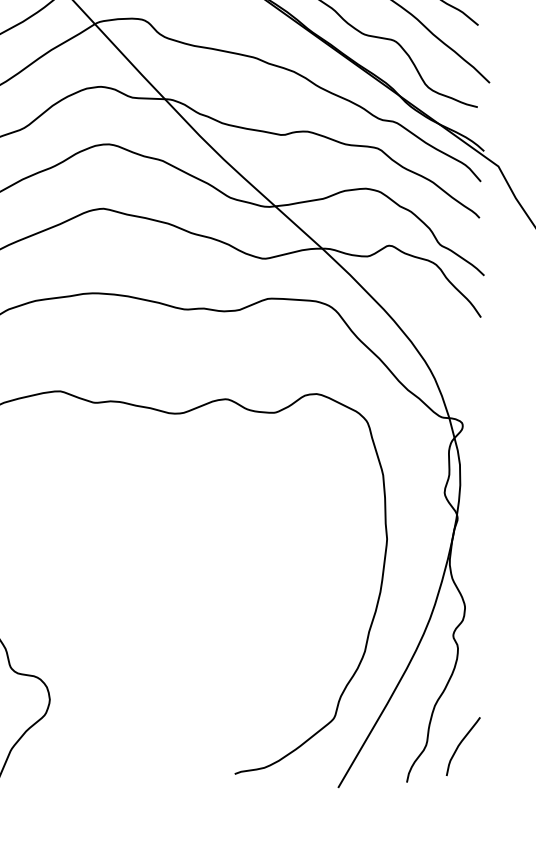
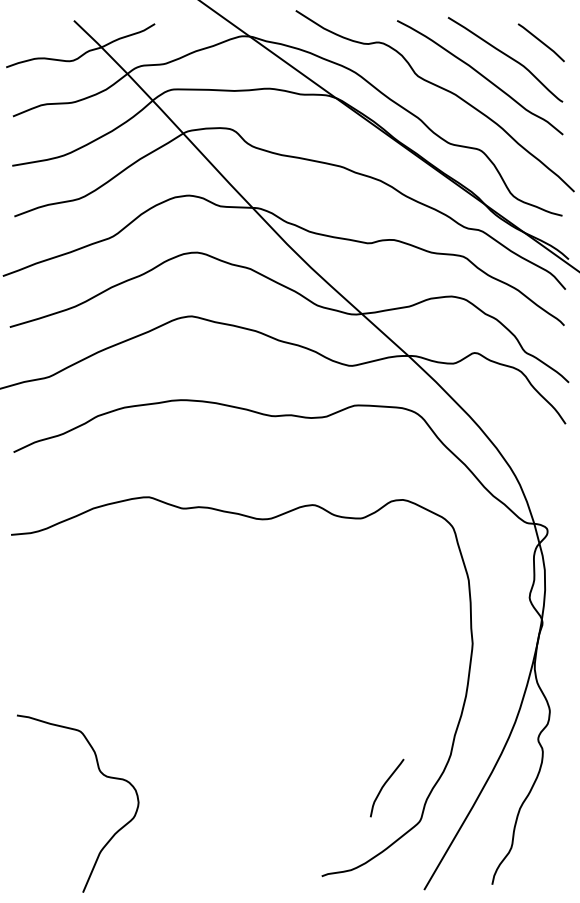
curve: (460, 744) -> (384, 786), moved

